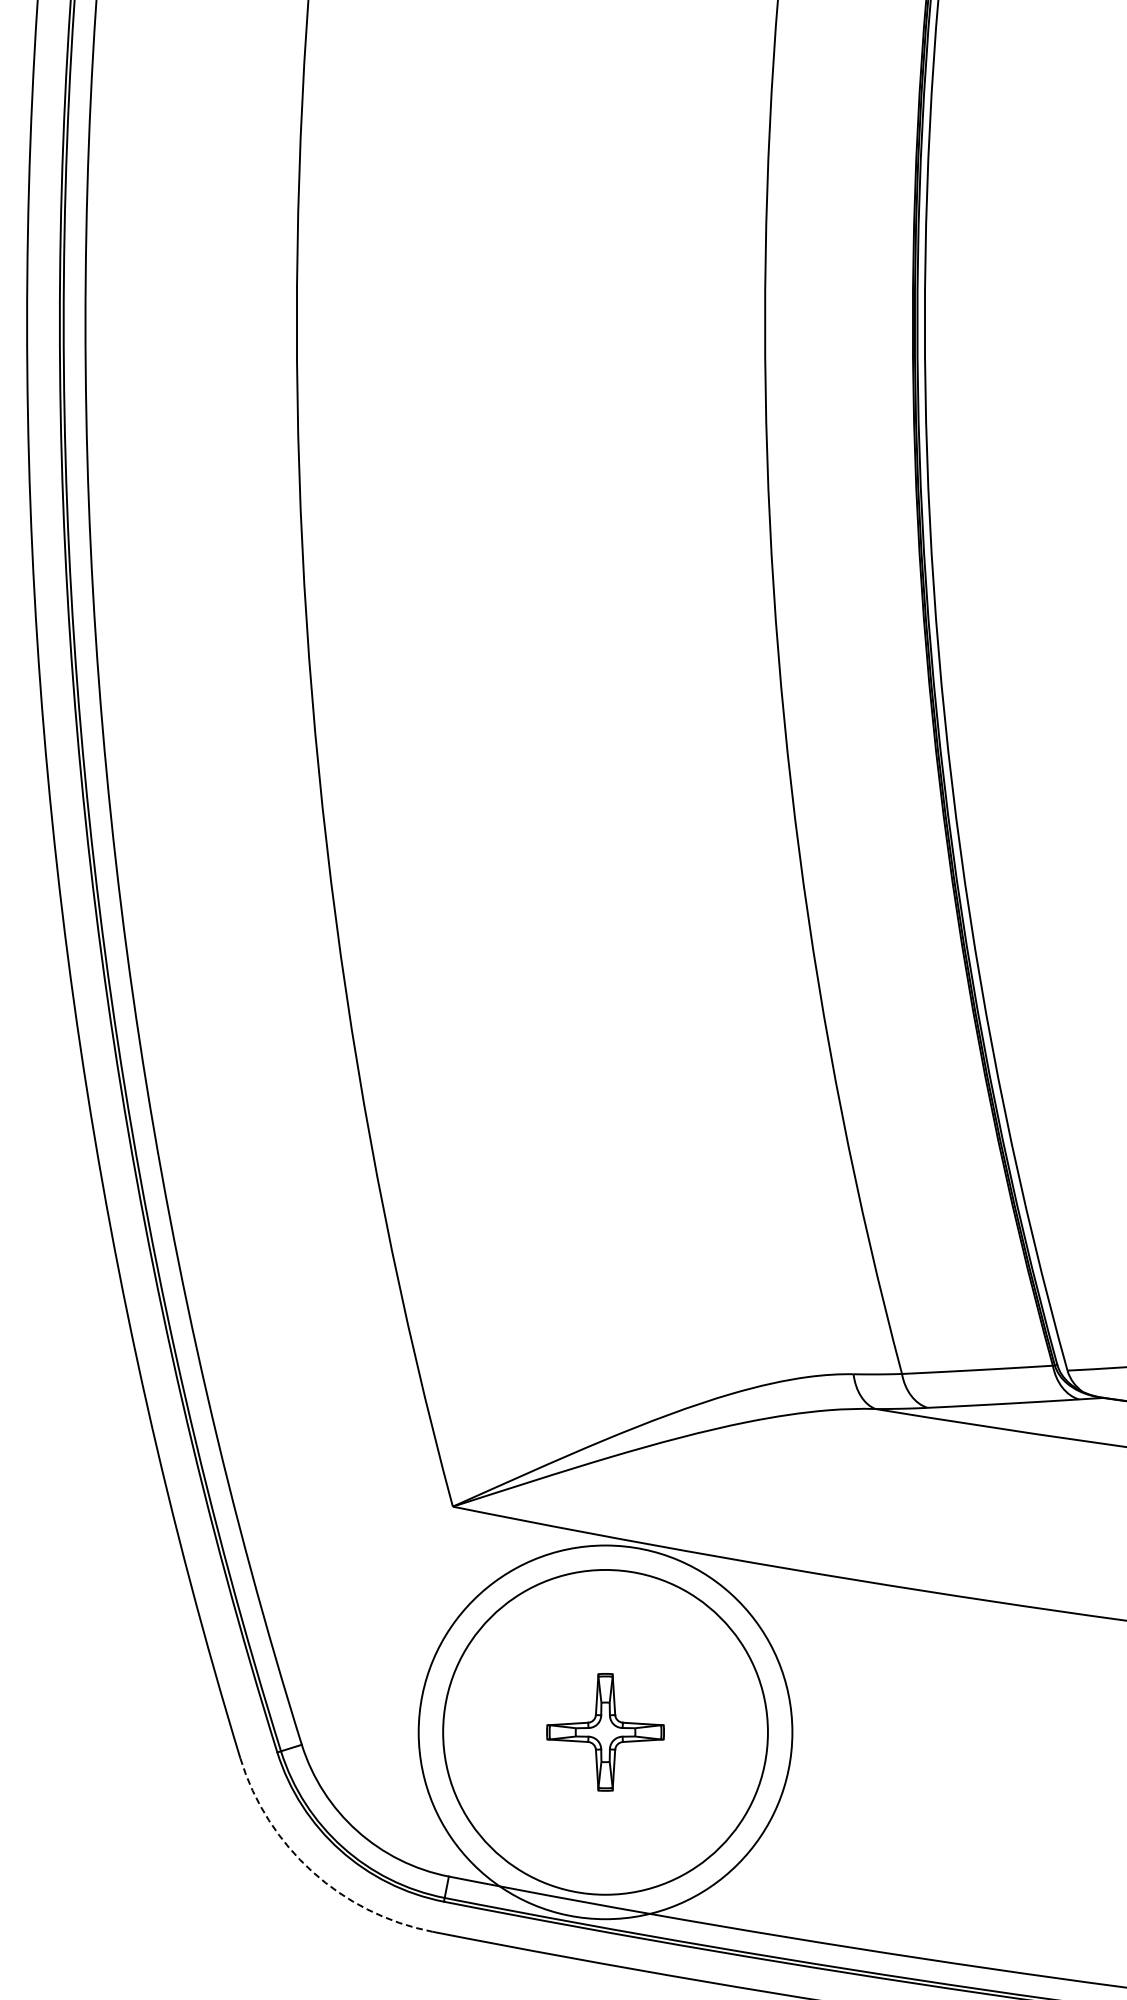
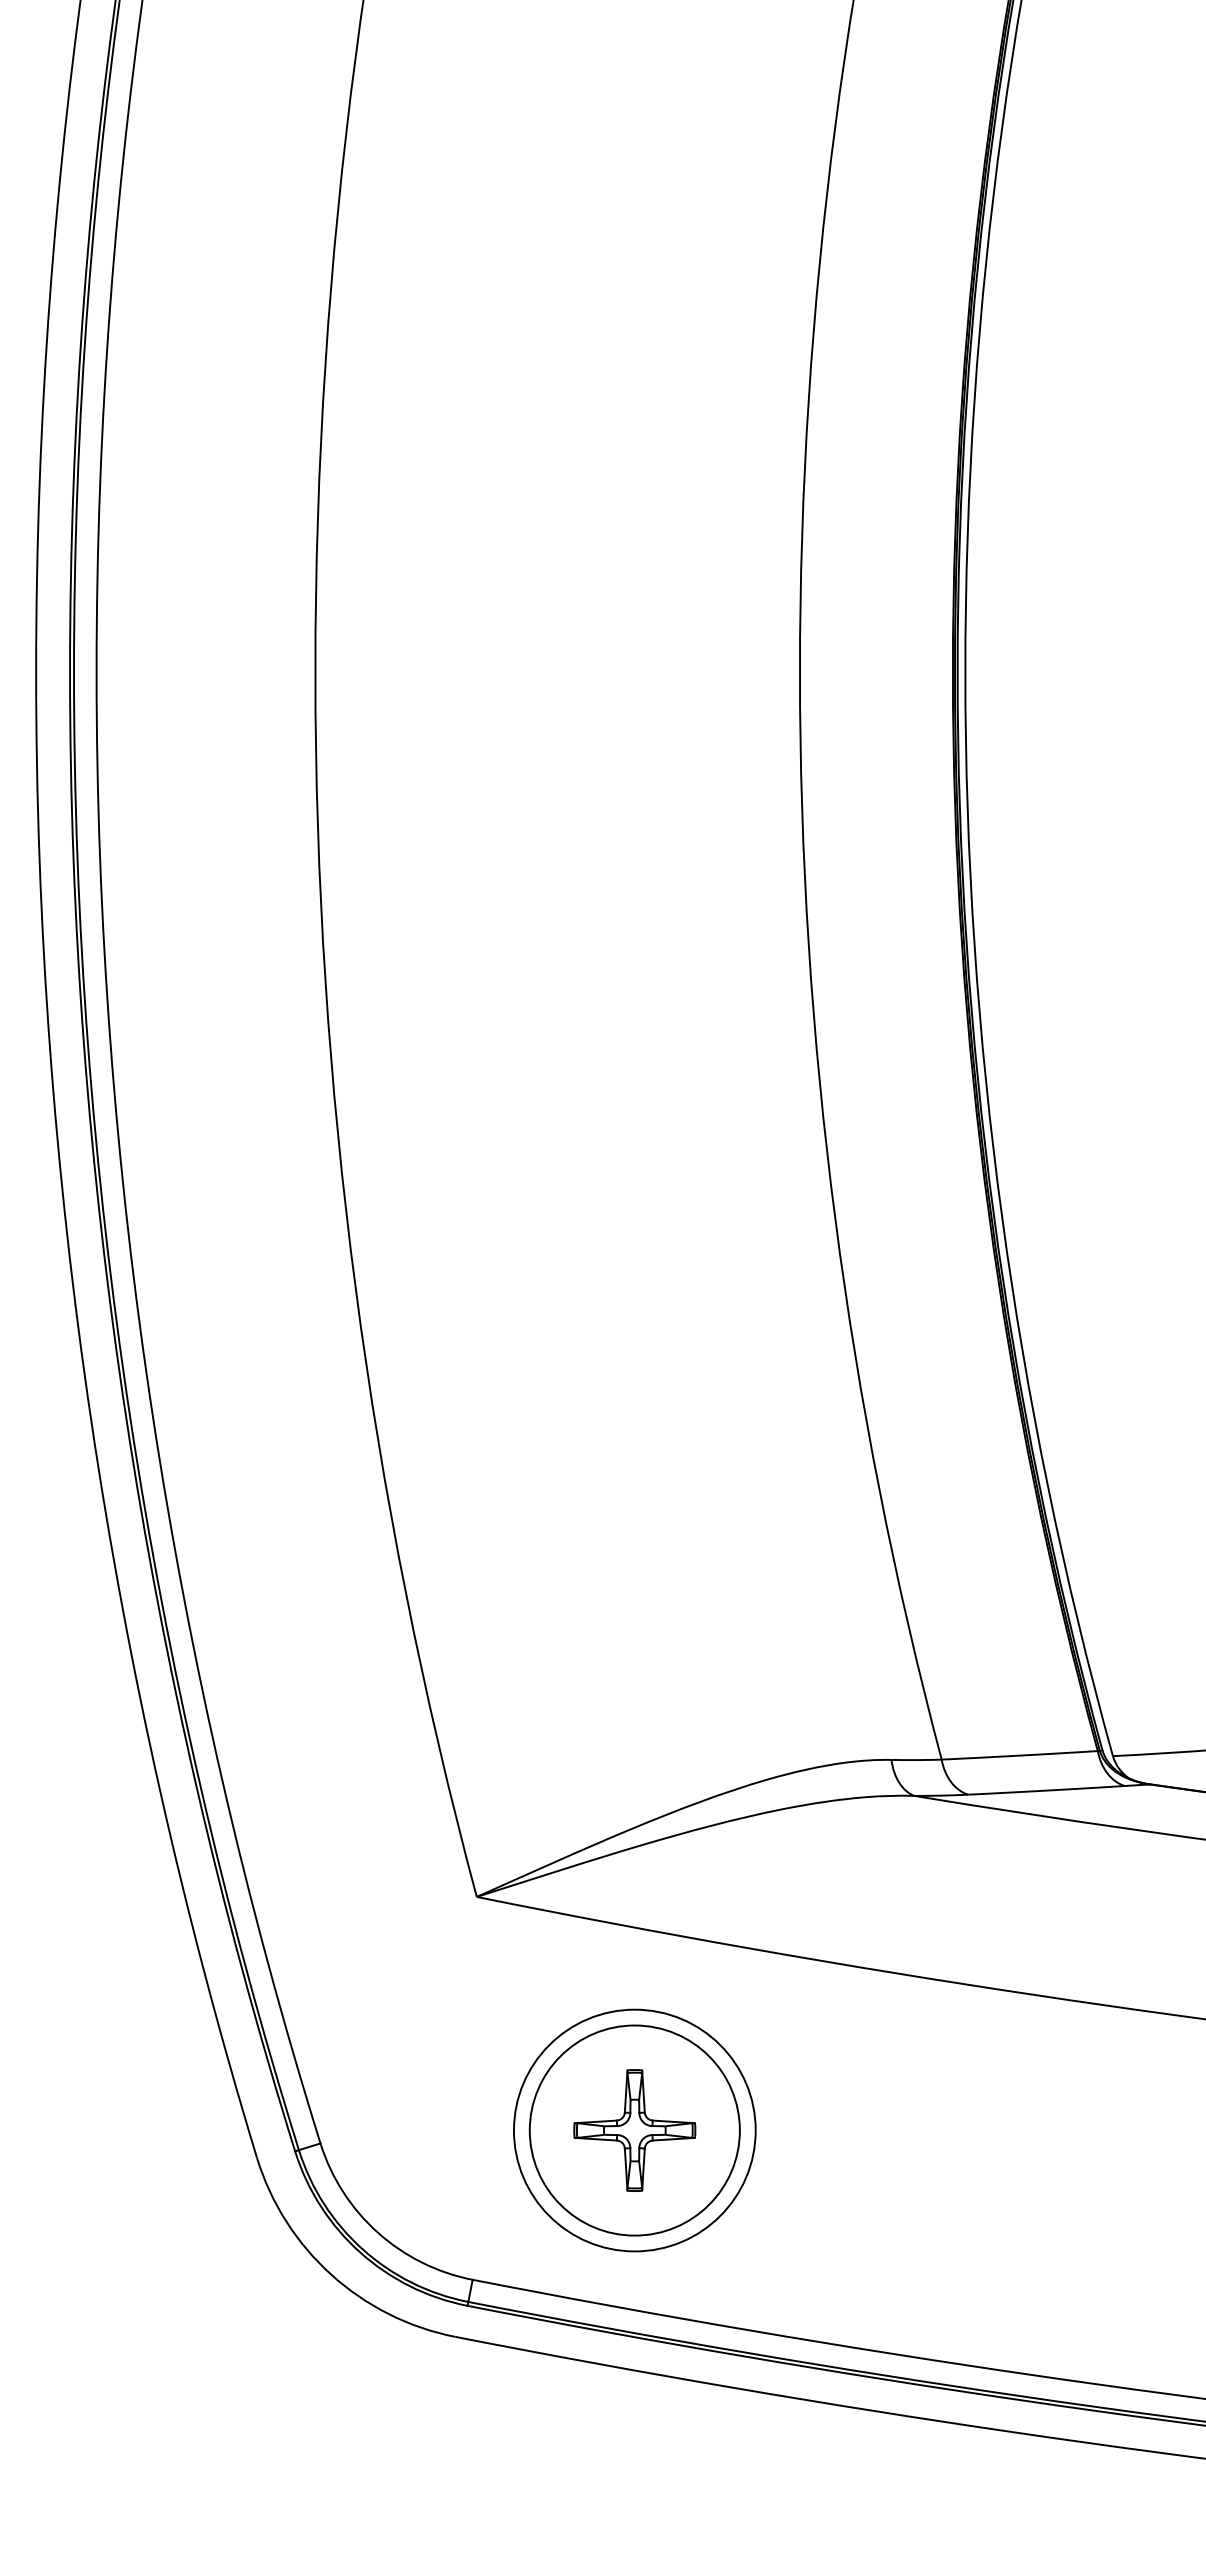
circle: (605, 1732) -> (634, 2130), size x0.62
circle: (605, 1732) -> (634, 2130), size x0.62
arc: (312, 1871) -> (331, 2274), dashed -> solid

